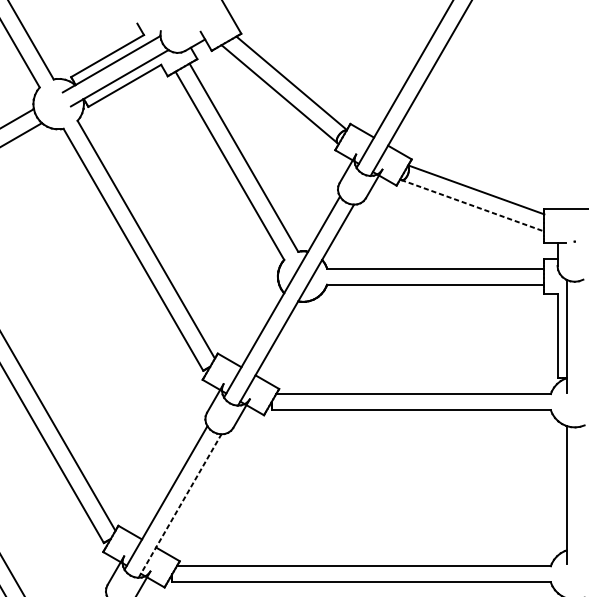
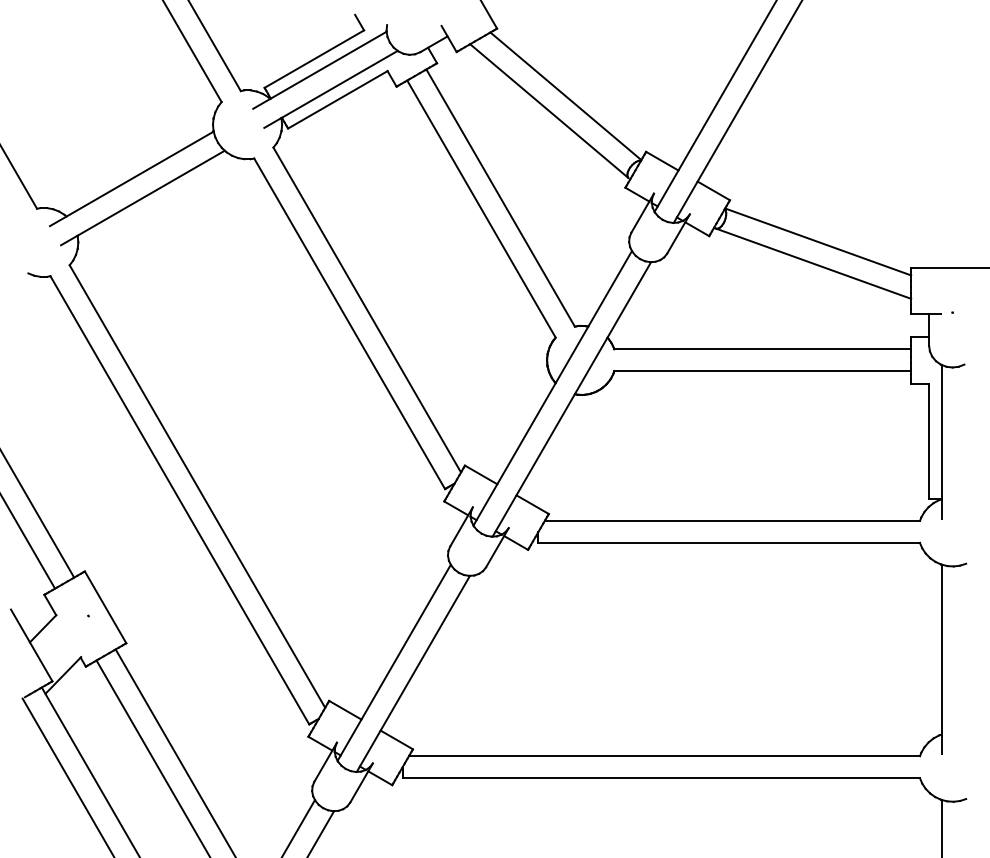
line: (472, 205) -> (813, 263), dashed -> solid
line: (180, 505) -> (413, 673), dashed -> solid

